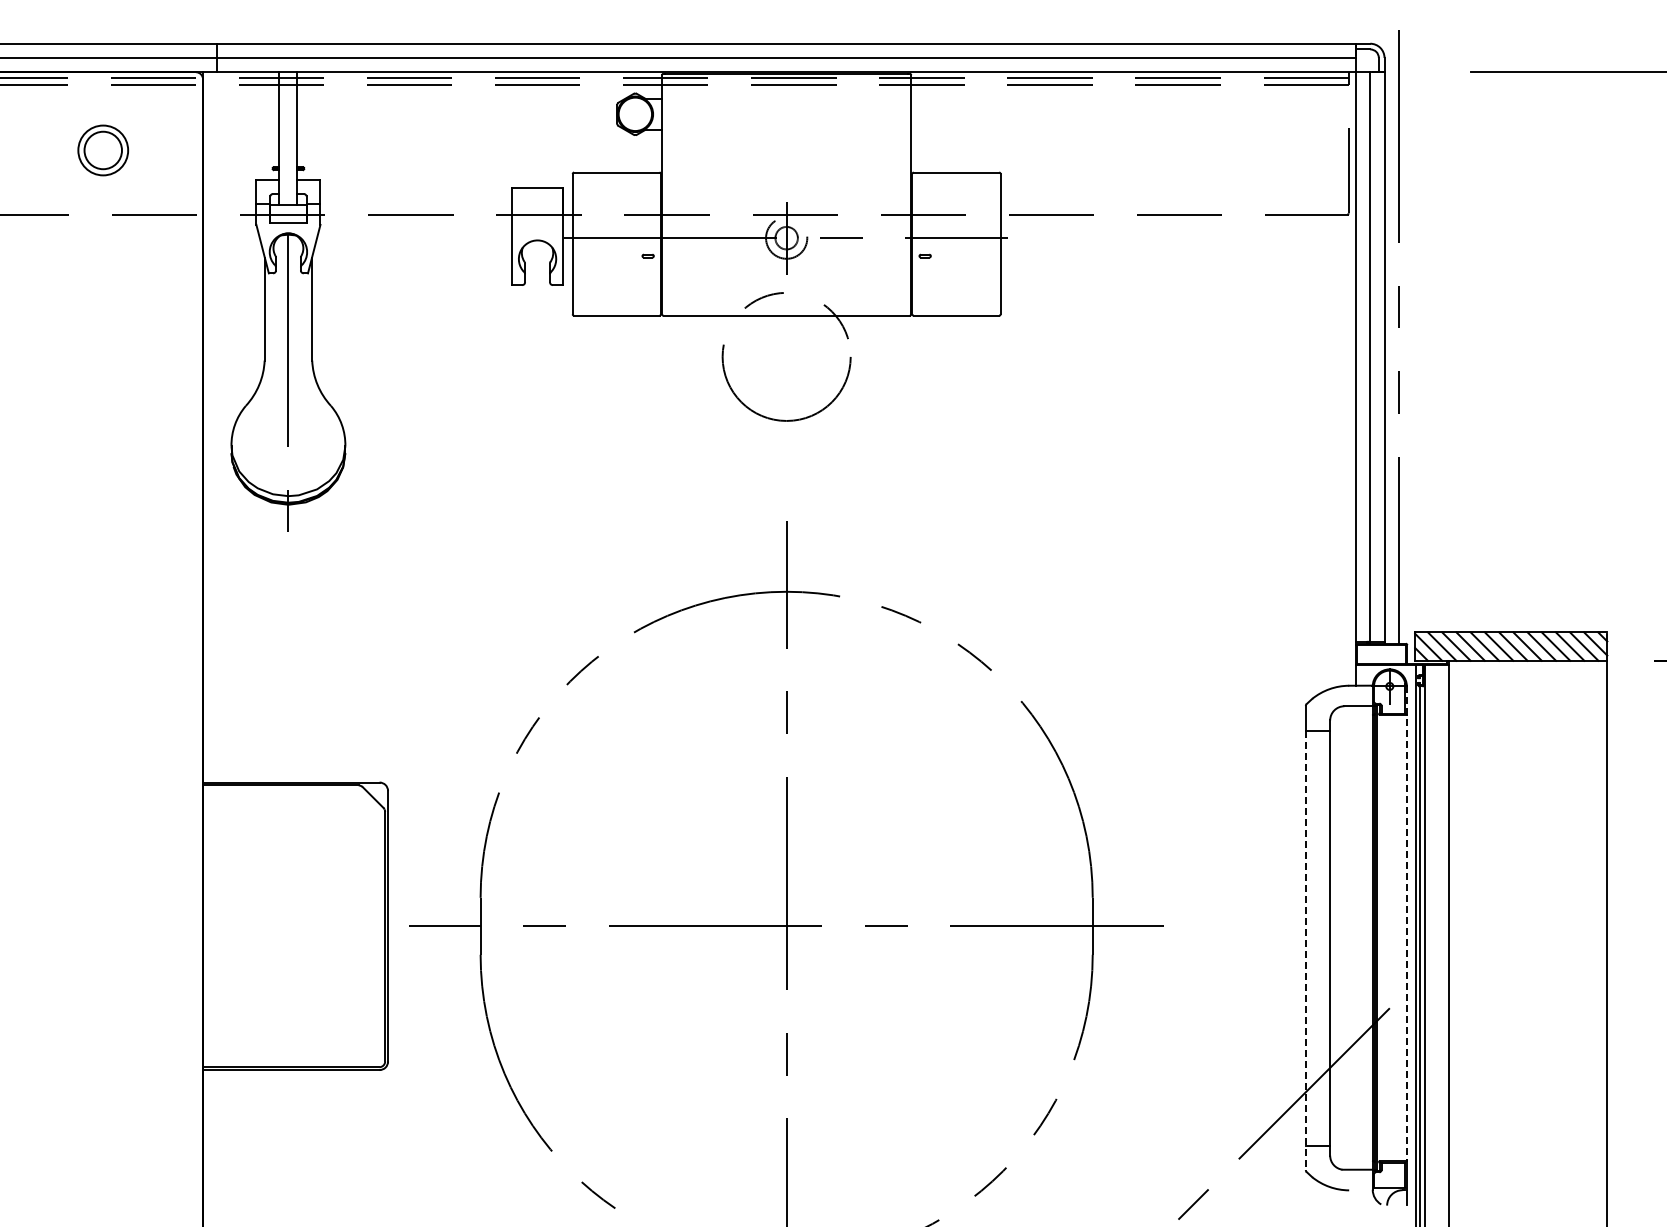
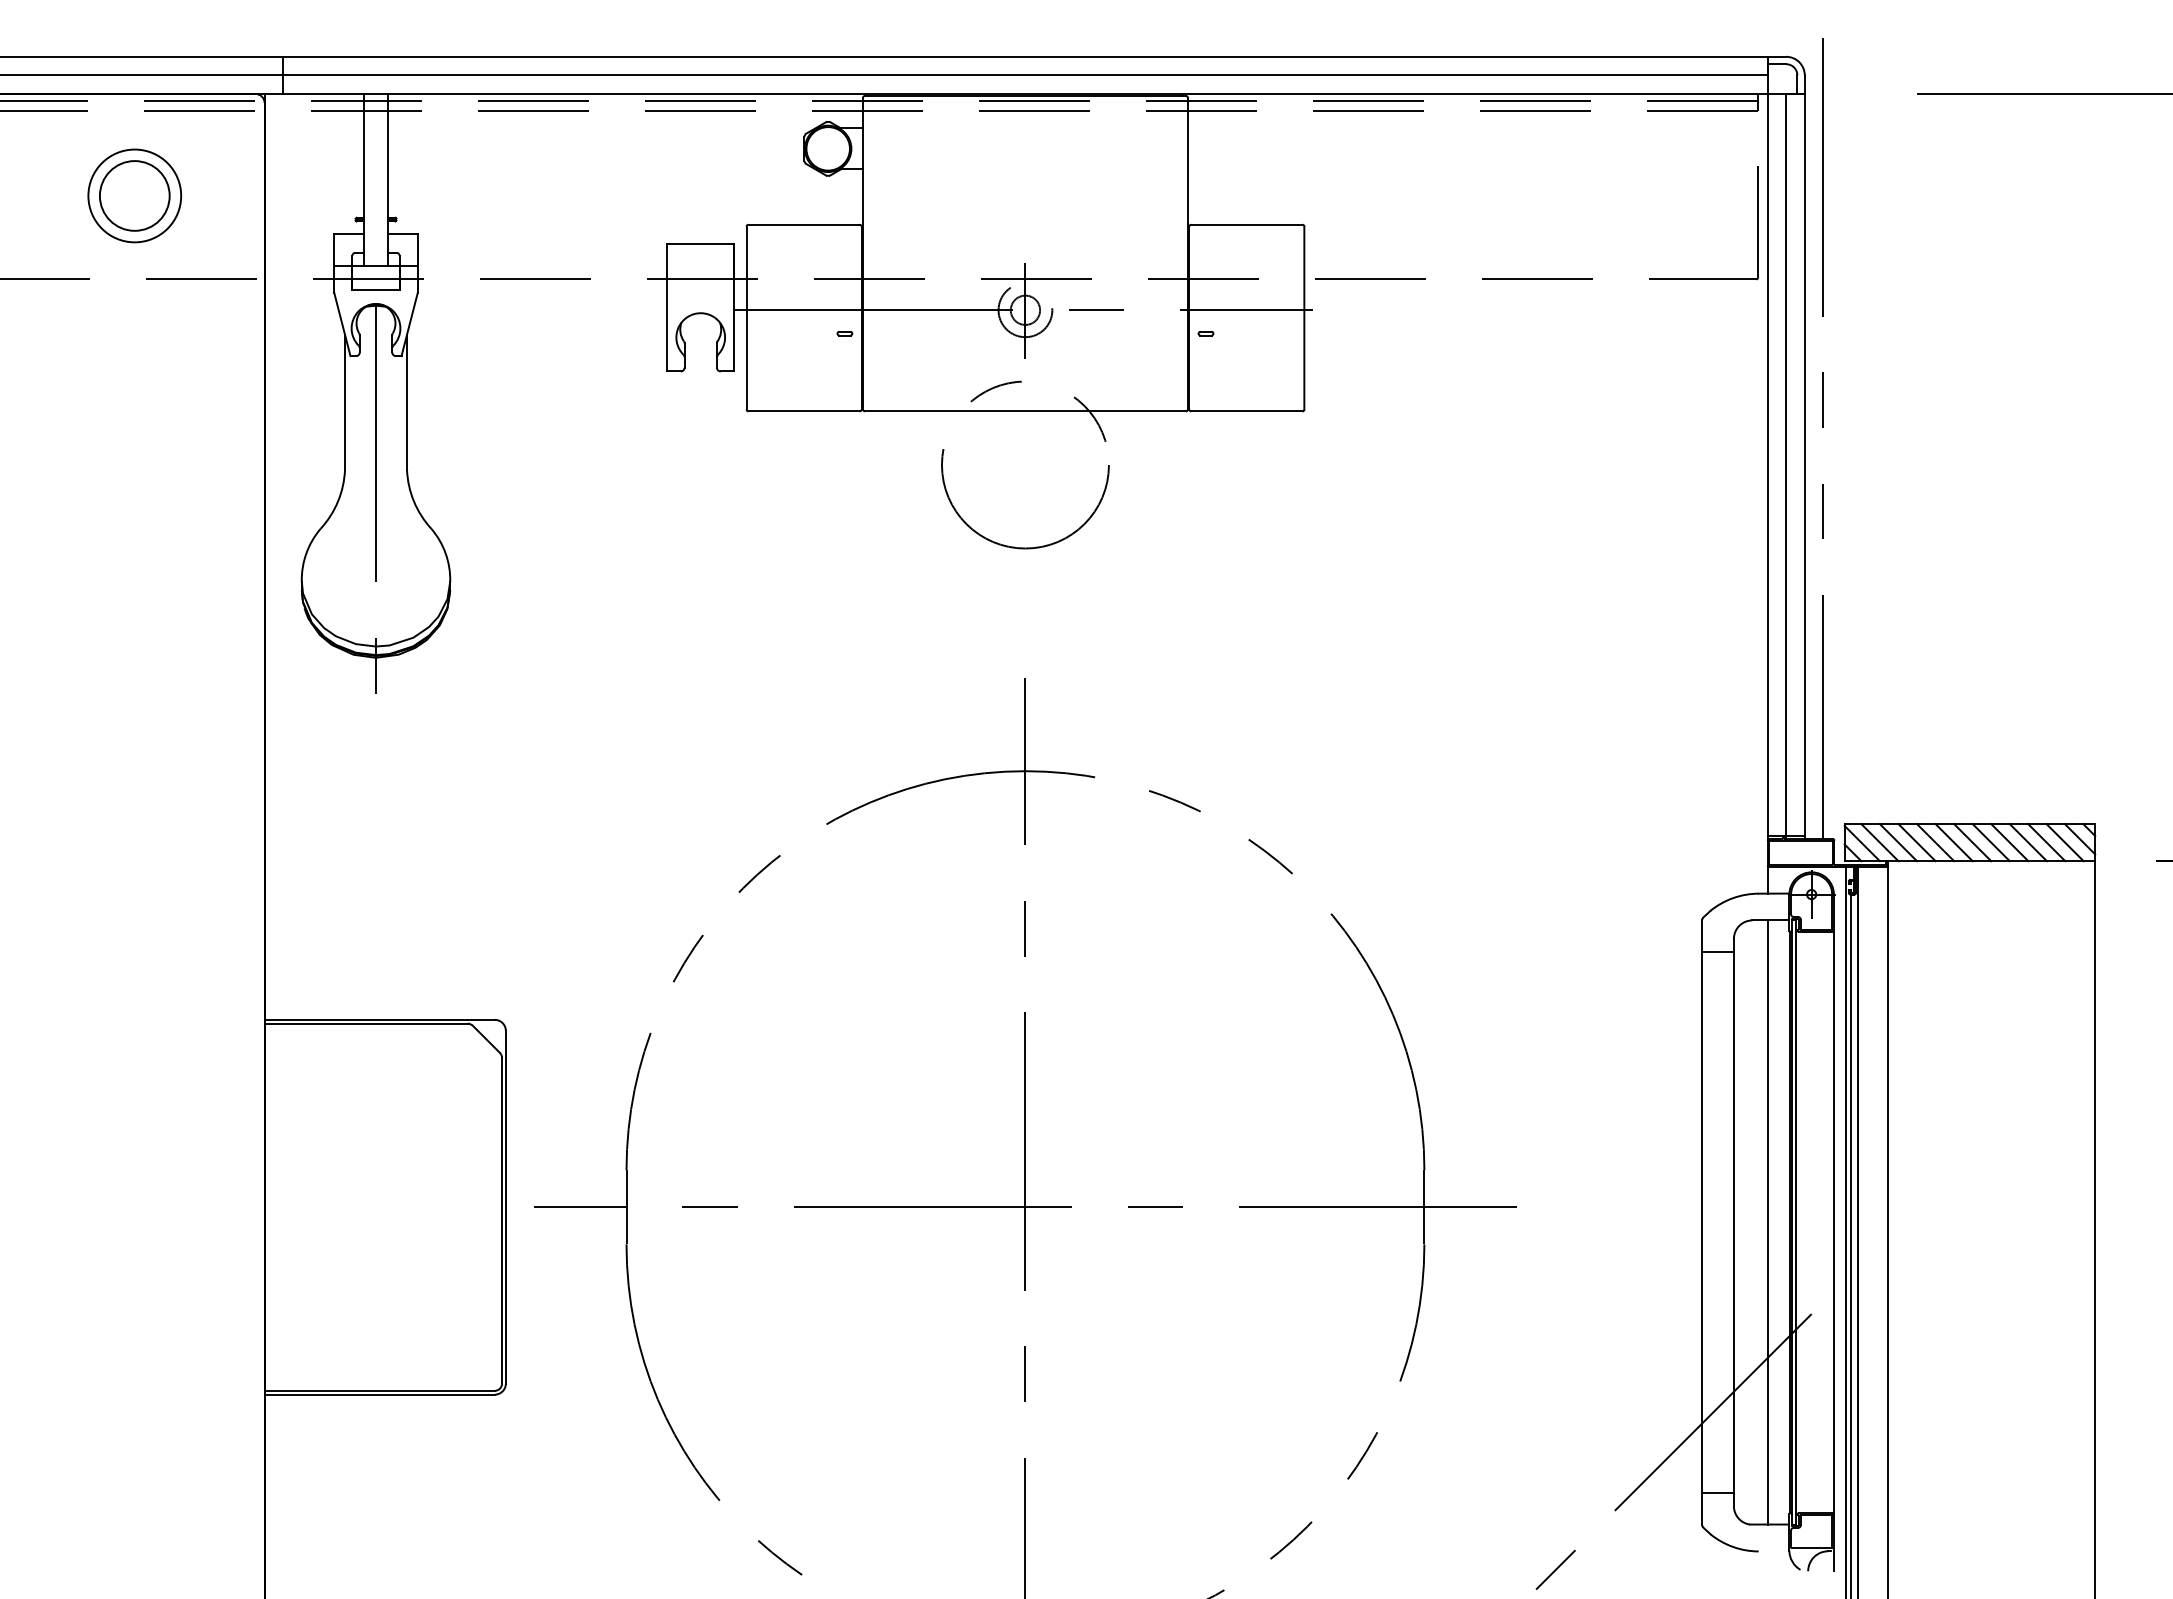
part: (102, 150) -> (133, 195), size x1.43
line: (1406, 924) -> (1833, 1204), dashed -> solid
line: (1356, 937) -> (1768, 1221), added
line: (1305, 950) -> (1701, 1238), dashed -> solid

